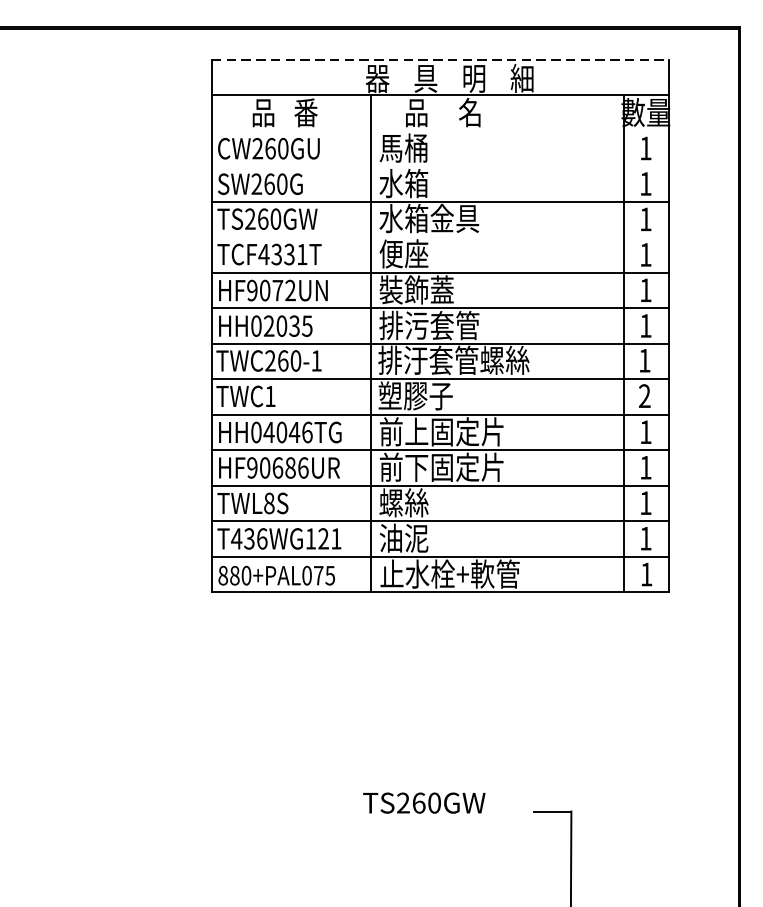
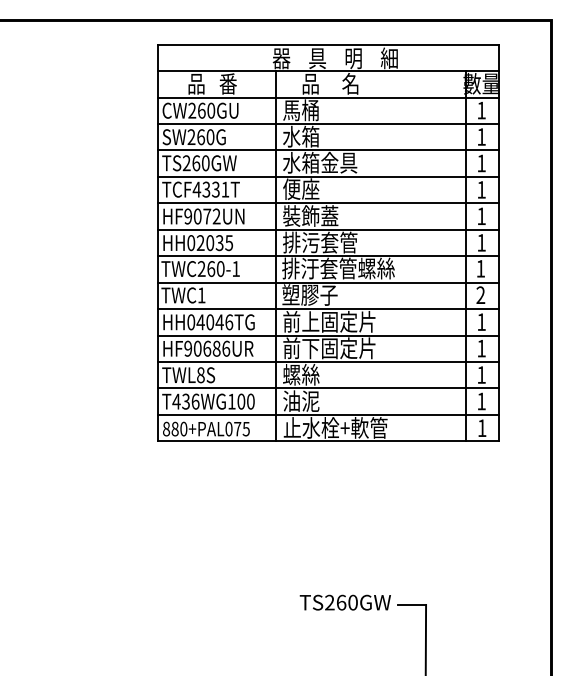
line: (440, 59) -> (328, 44), dashed -> solid
line: (440, 130) -> (328, 97), added
line: (440, 165) -> (328, 123), added
line: (440, 236) -> (328, 176), added
text: (329, 538) -> (245, 401), T436WG121 -> T436WG100
text: (423, 802) -> (344, 602), moved

